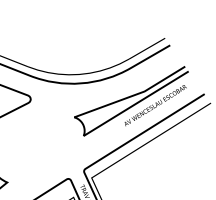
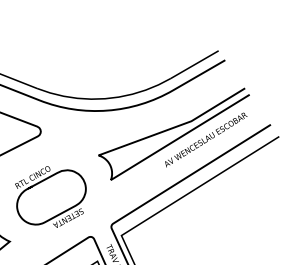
part: (38, 148) -> (51, 196), added

